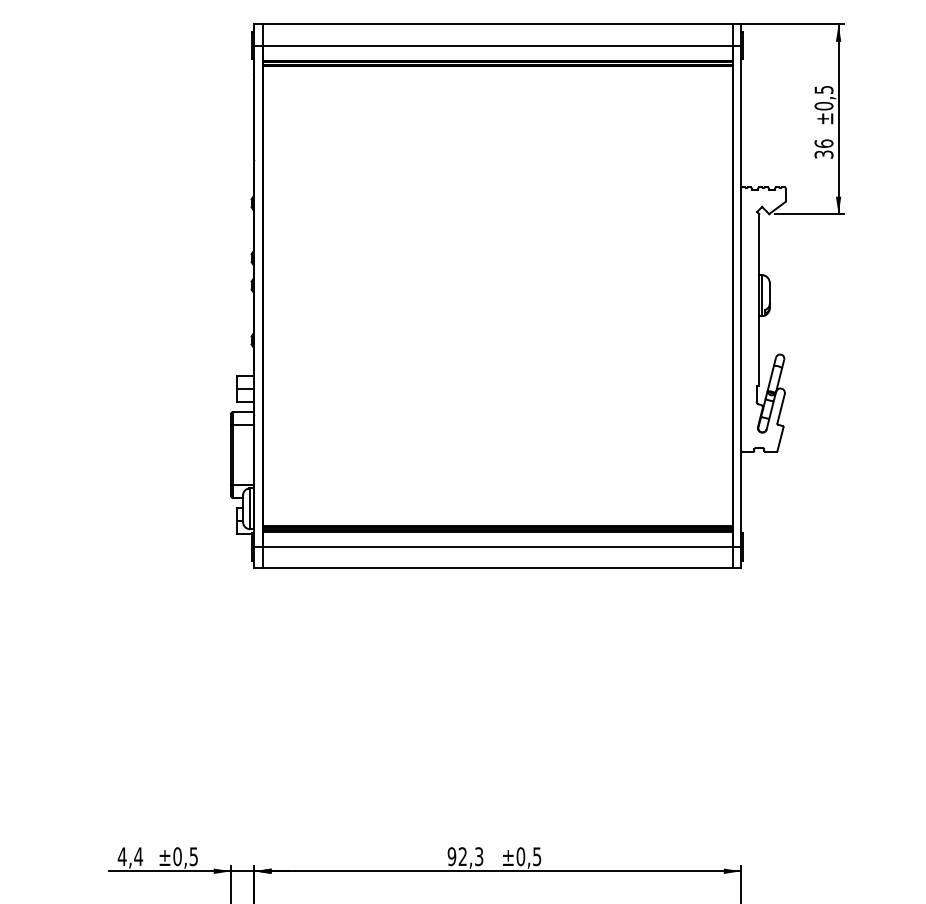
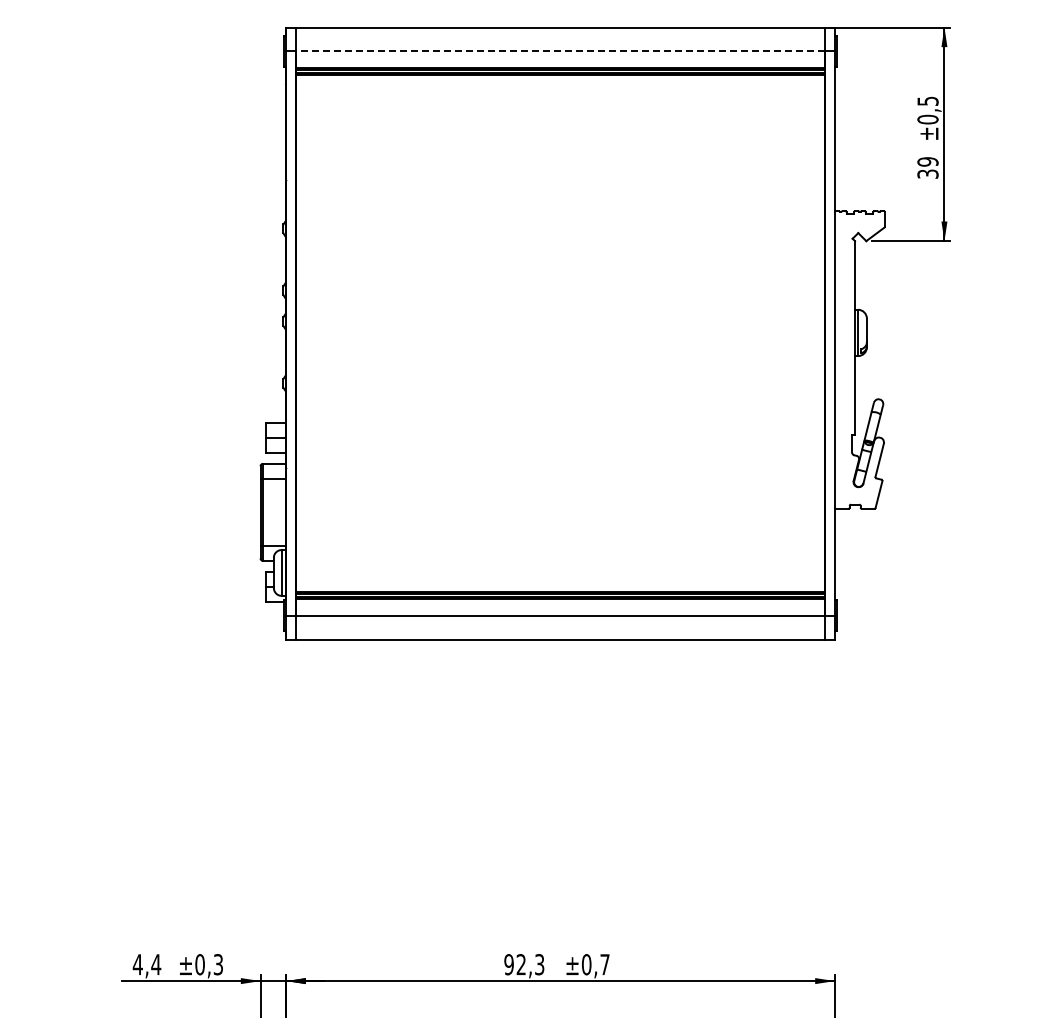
line: (497, 45) -> (560, 51), solid -> dashed
text: (823, 143) -> (927, 161), 36 -> 39
text: (193, 856) -> (218, 964), ±0,5 -> ±0,3
text: (536, 856) -> (604, 964), ±0,5 -> ±0,7

